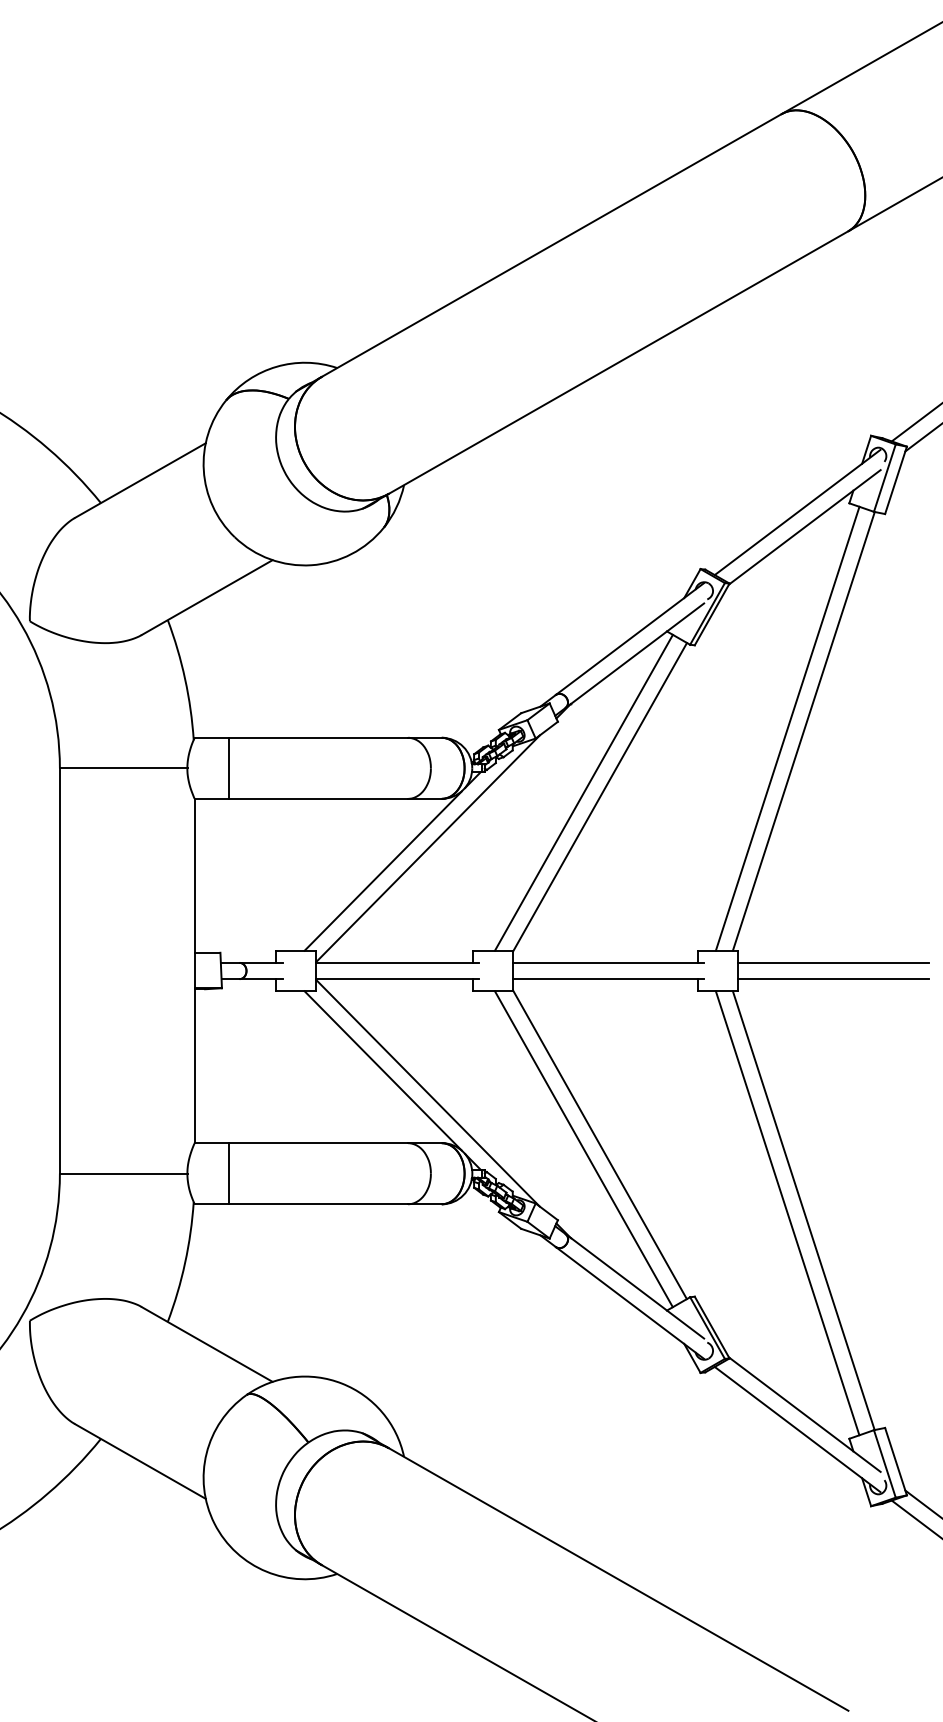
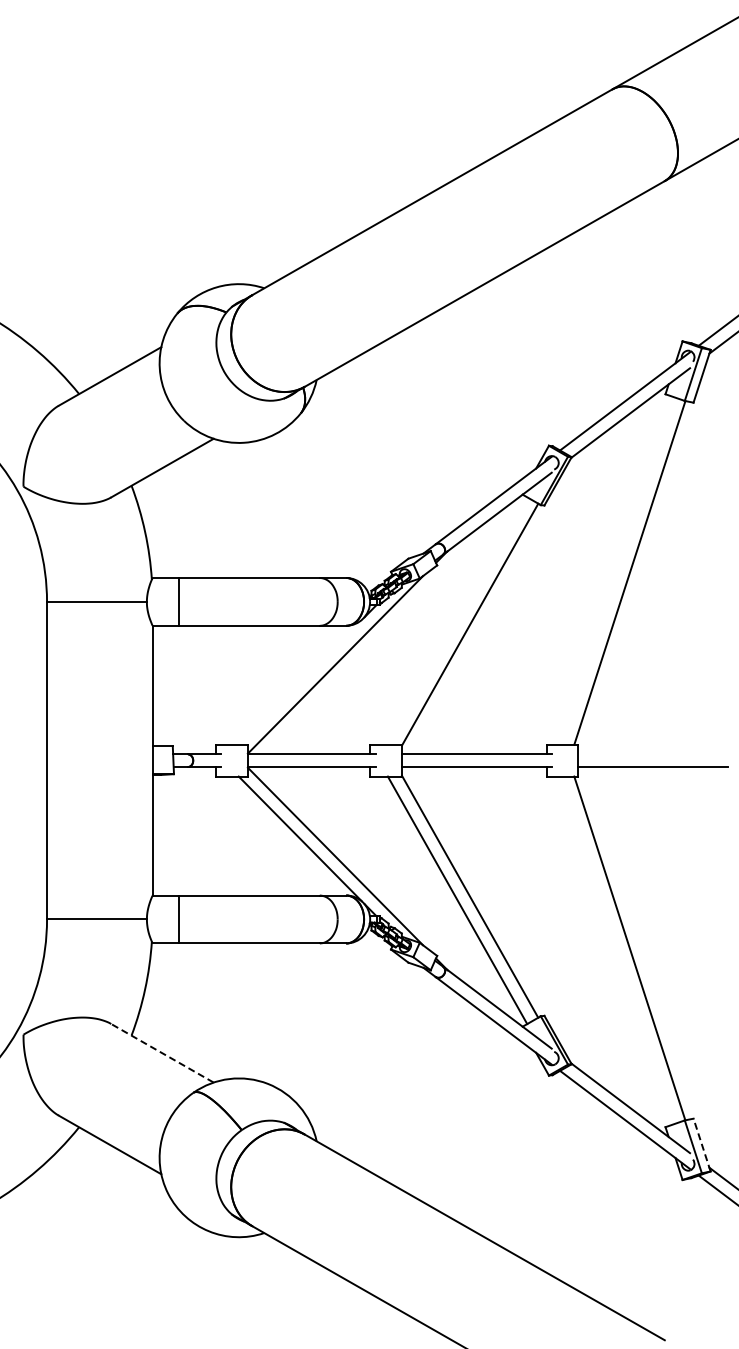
line: (786, 728) -> (616, 570), removed
line: (583, 792) -> (457, 620), removed
line: (382, 871) -> (299, 682), removed
line: (833, 963) -> (653, 754), removed
line: (786, 1213) -> (616, 950), removed
line: (207, 1344) -> (162, 1053), solid -> dashed
line: (896, 1462) -> (702, 1145), solid -> dashed

